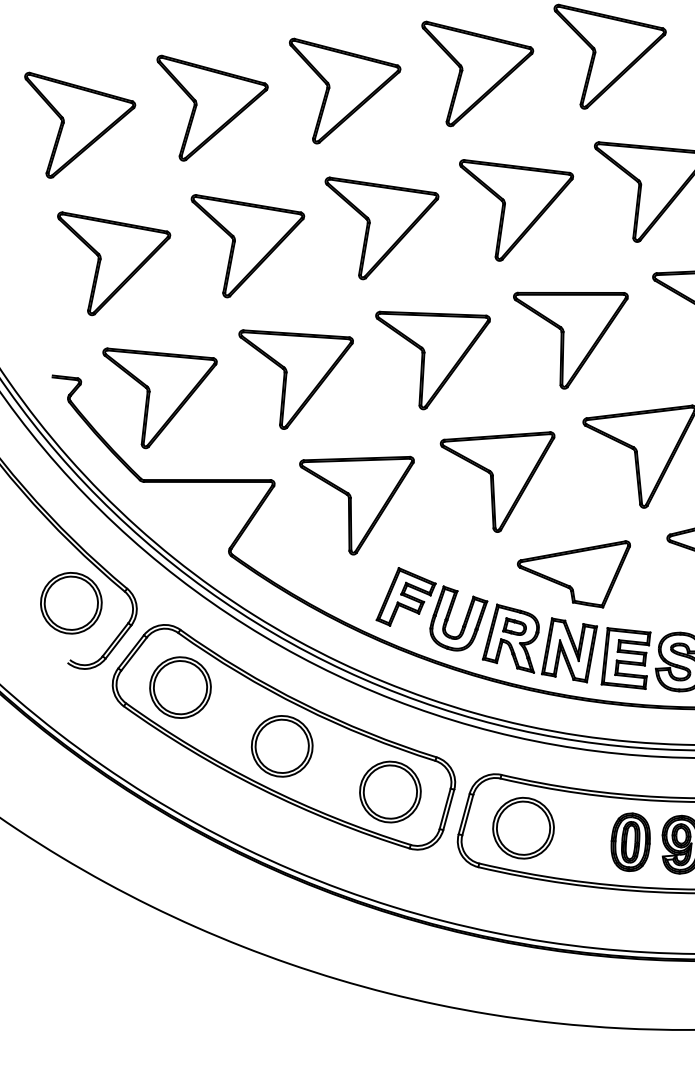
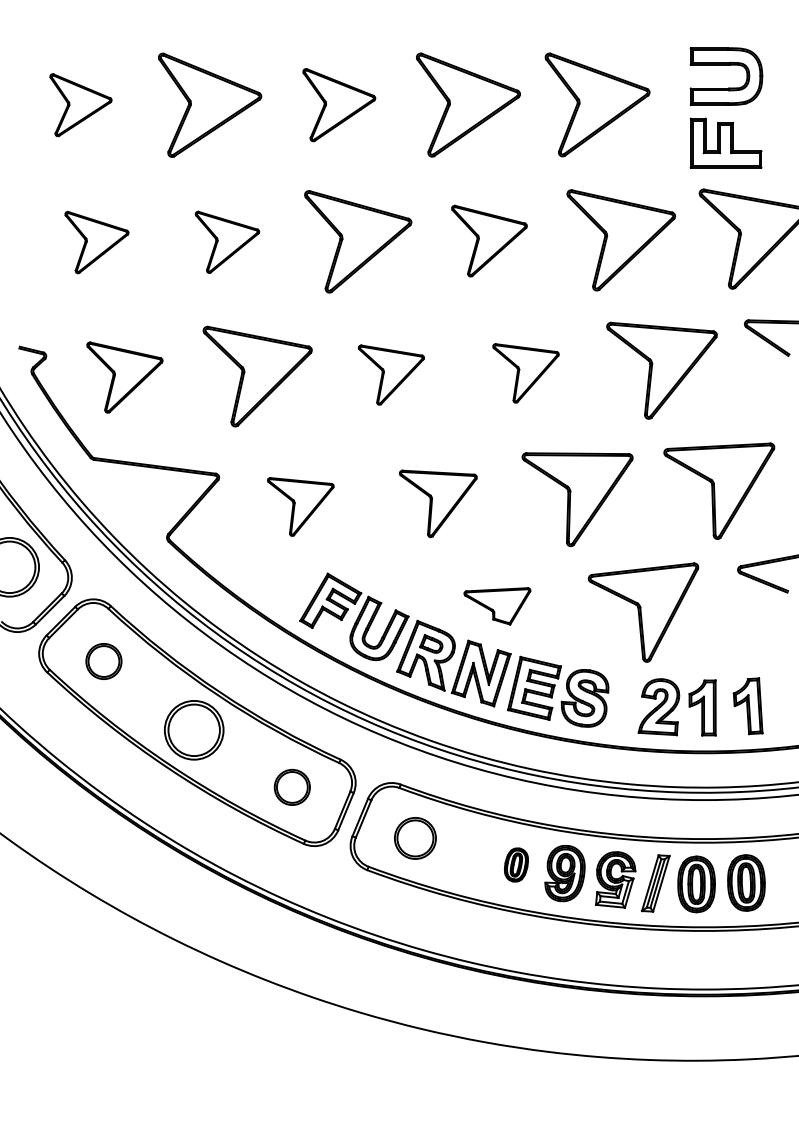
part: (349, 84) -> (339, 104), size x0.7
part: (83, 118) -> (80, 104), size x0.6
part: (520, 204) -> (489, 240), size x0.7
part: (252, 241) -> (227, 242), size x0.6
part: (117, 258) -> (96, 242), size x0.6
part: (575, 336) -> (525, 373), size x0.6
part: (437, 355) -> (391, 374), size x0.6
part: (164, 393) -> (124, 377), size x0.7
part: (503, 481) -> (438, 503), size x0.7
part: (361, 502) -> (300, 506), size x0.6
part: (577, 579) -> (497, 606), size x0.6
part: (180, 687) -> (103, 661), size x0.6
part: (390, 792) -> (292, 787), size x0.6
part: (523, 828) -> (415, 838), size x0.7
part: (630, 841) -> (516, 864), size x0.6

